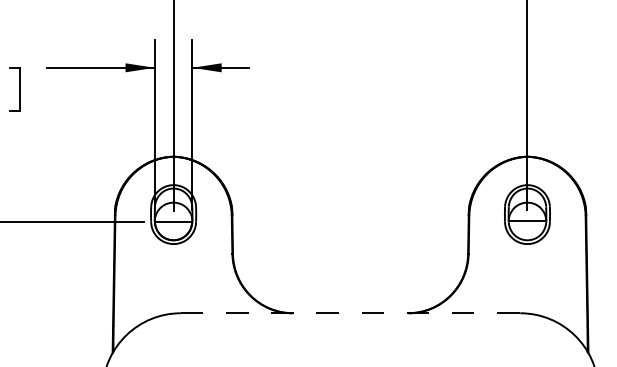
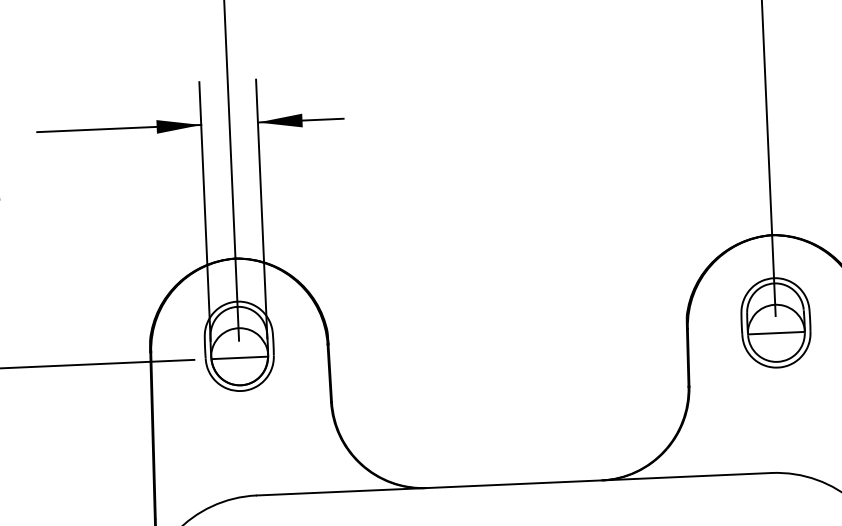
line: (350, 313) -> (514, 484), dashed -> solid

